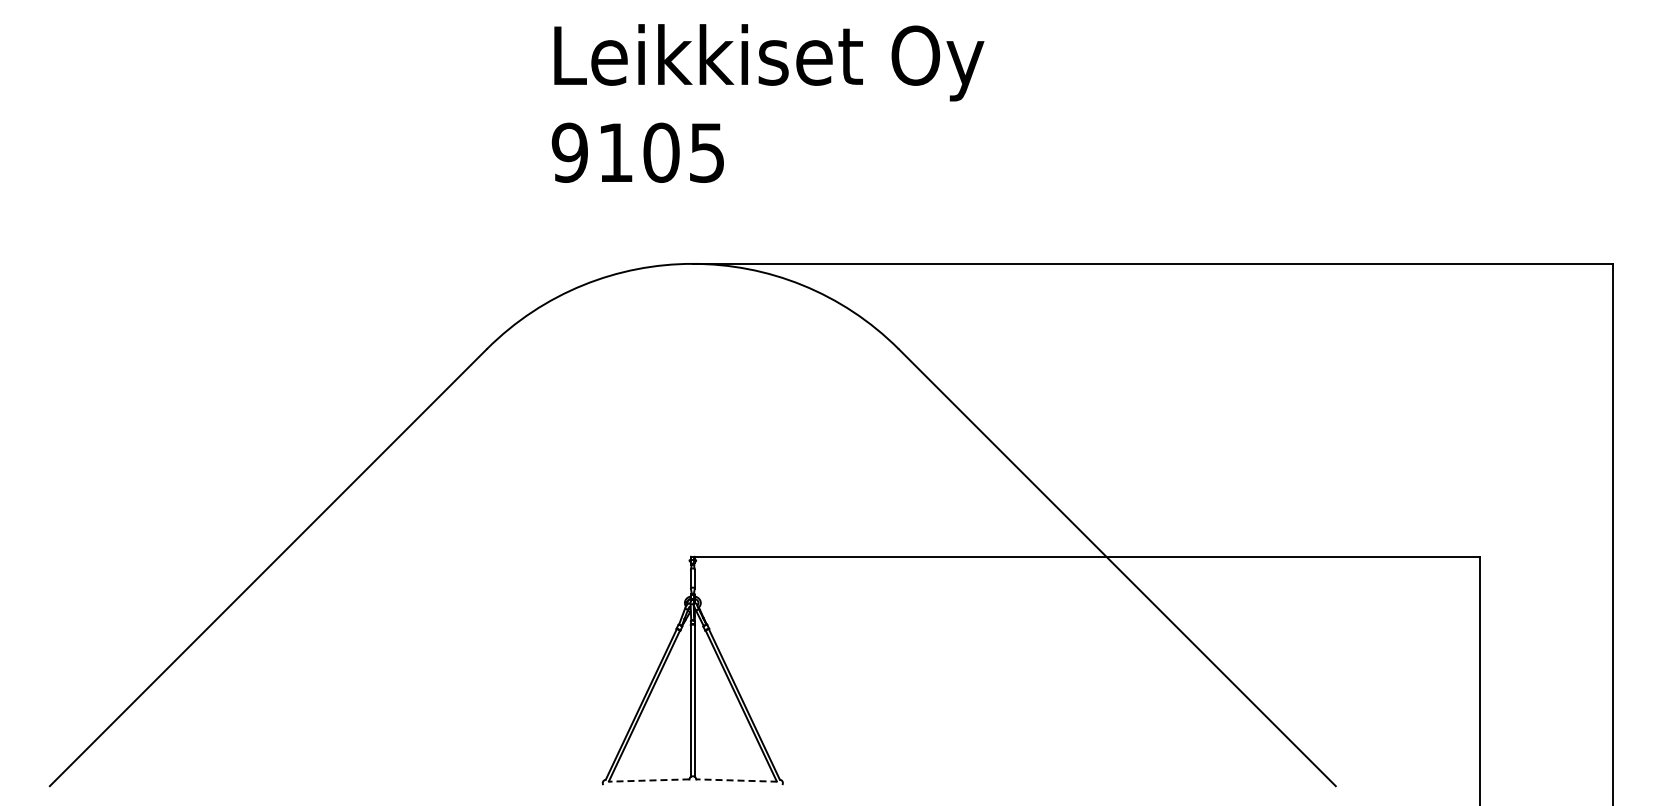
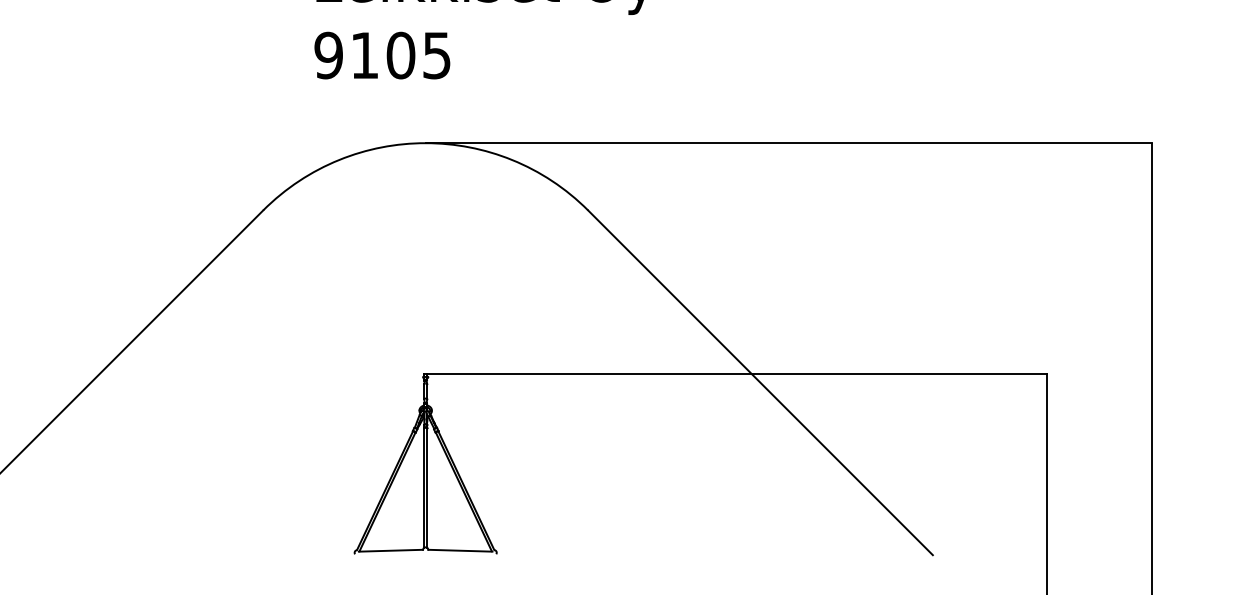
line: (648, 780) -> (390, 550), dashed -> solid
line: (736, 780) -> (460, 550), dashed -> solid

